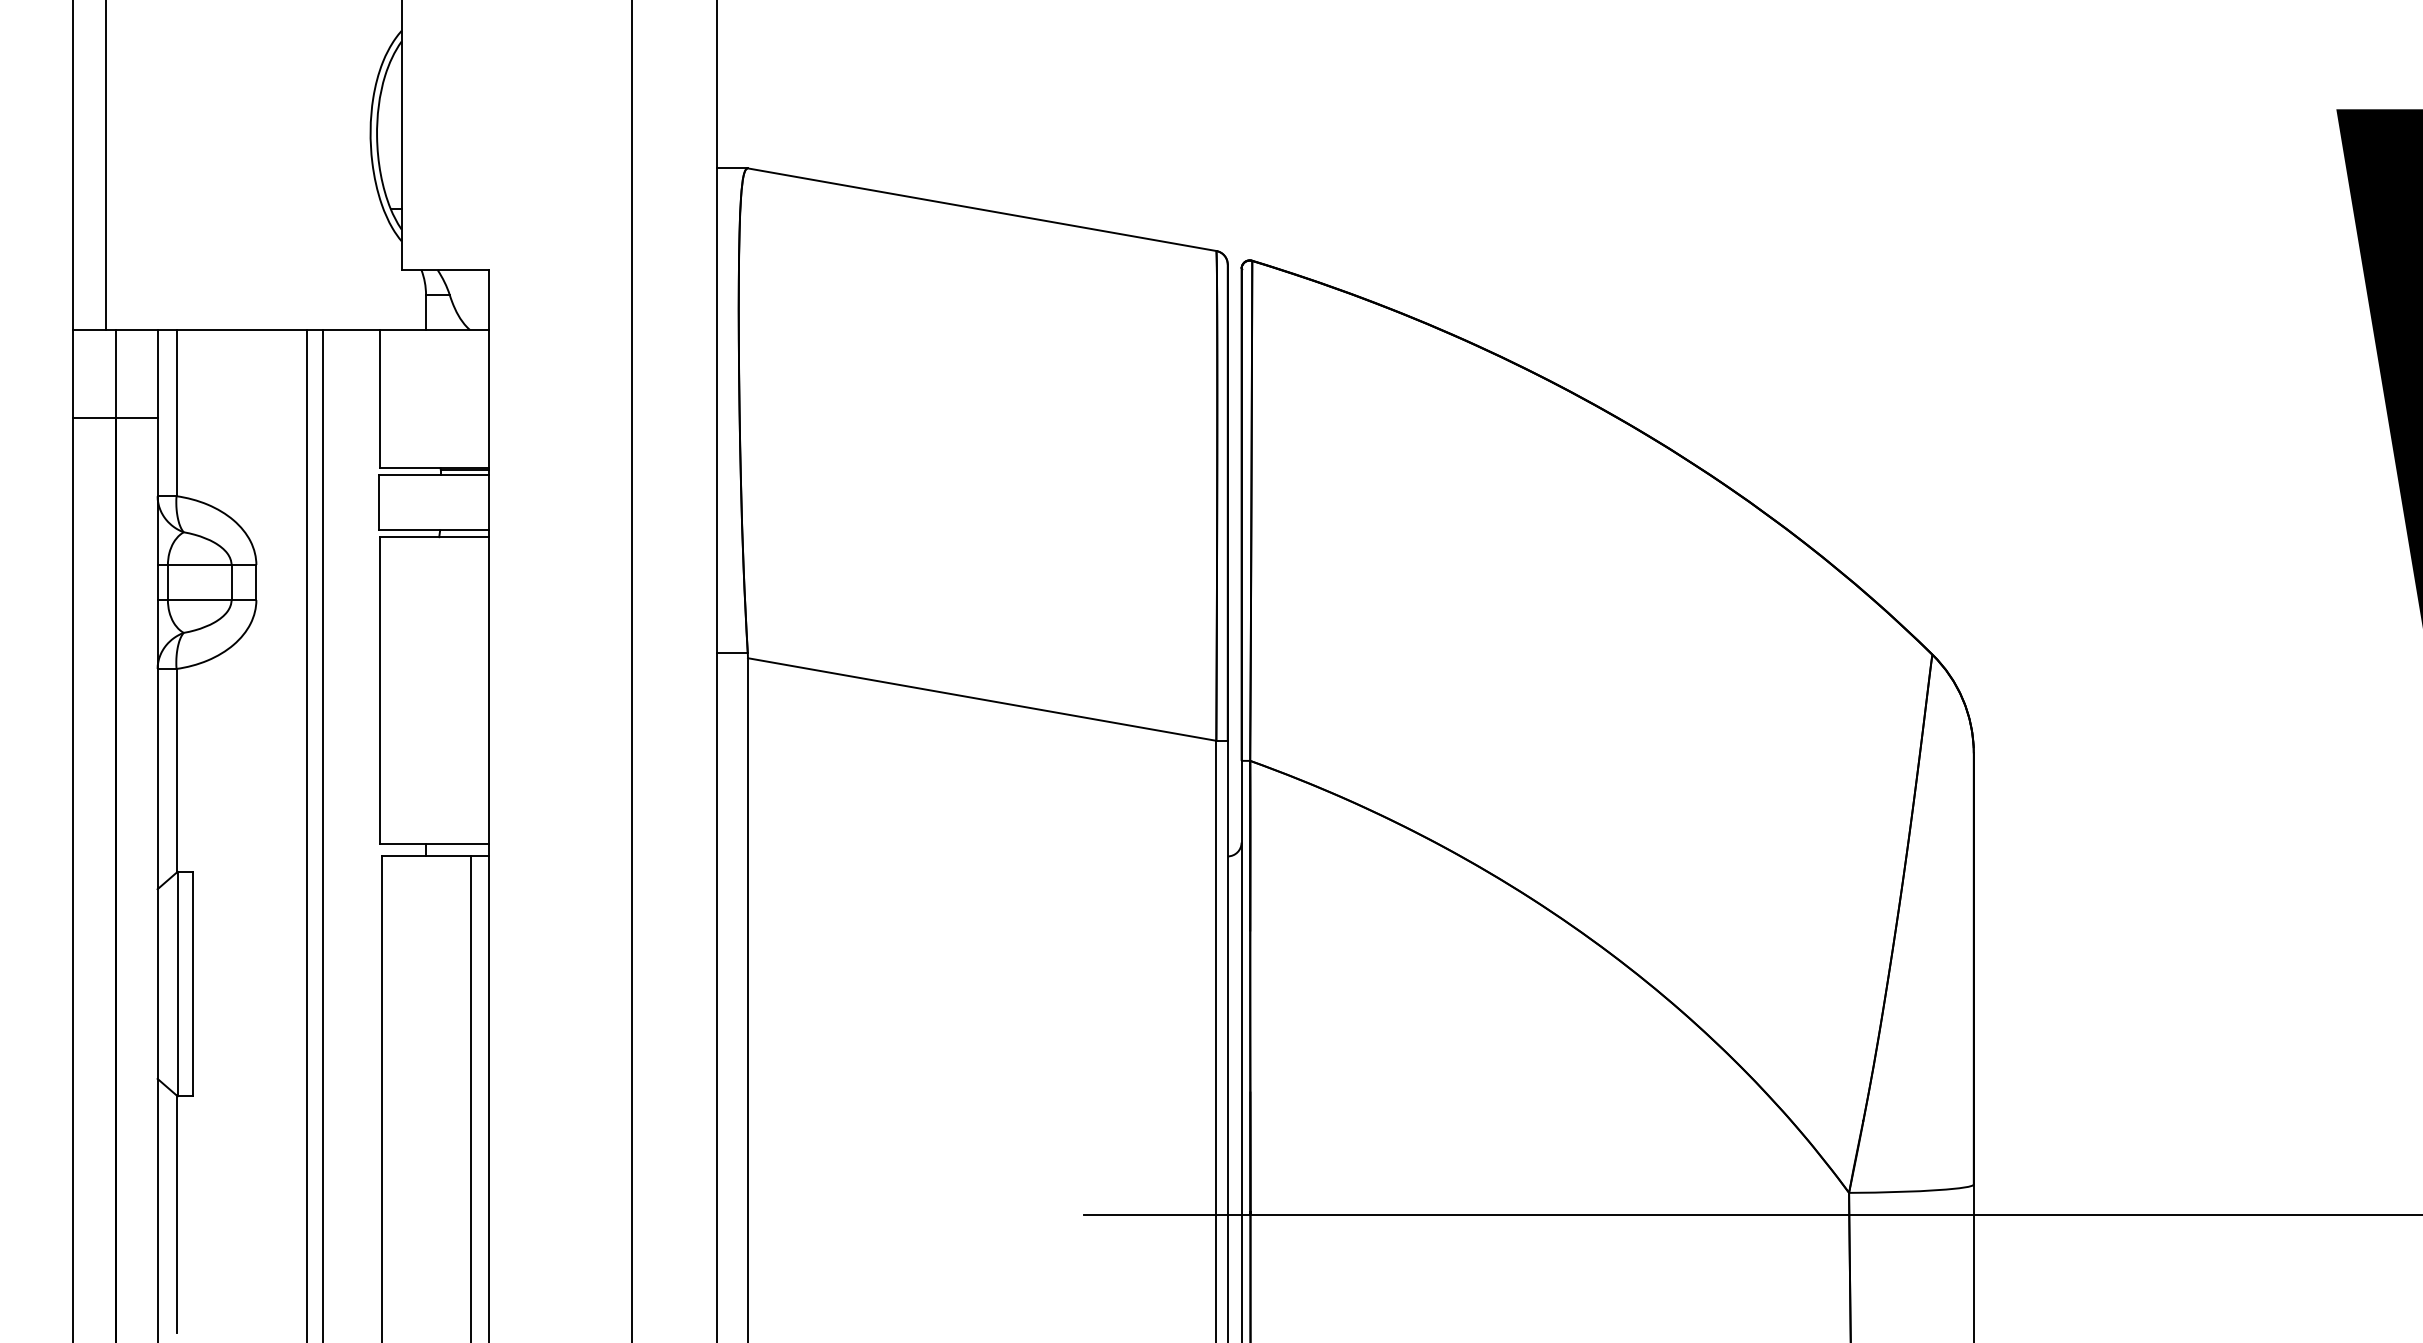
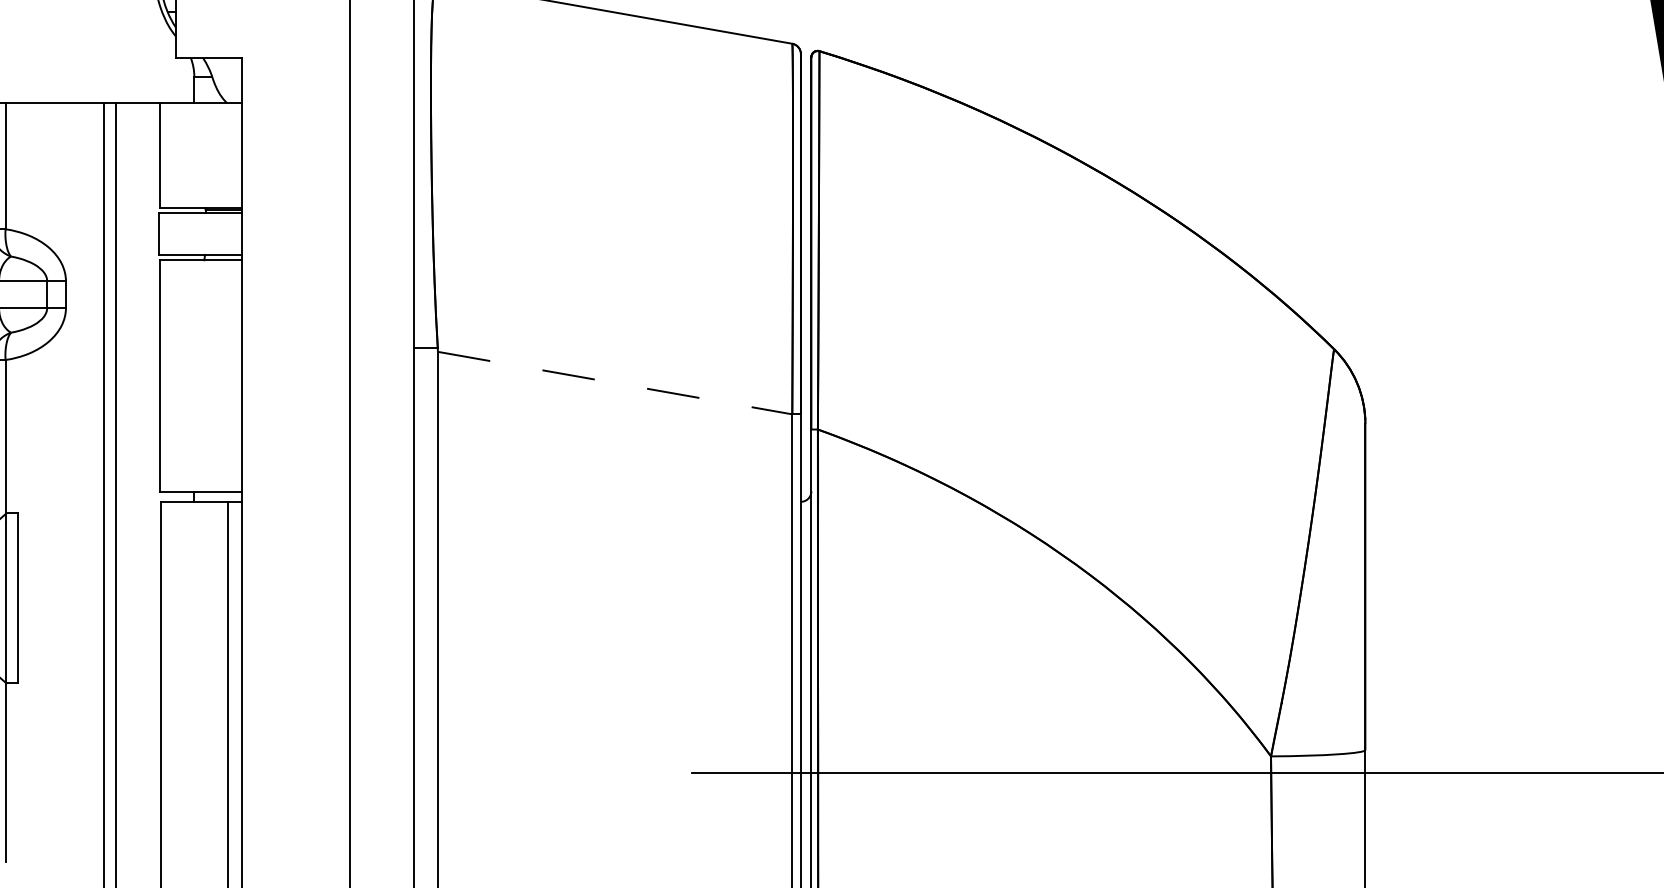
line: (982, 699) -> (615, 383), solid -> dashed

